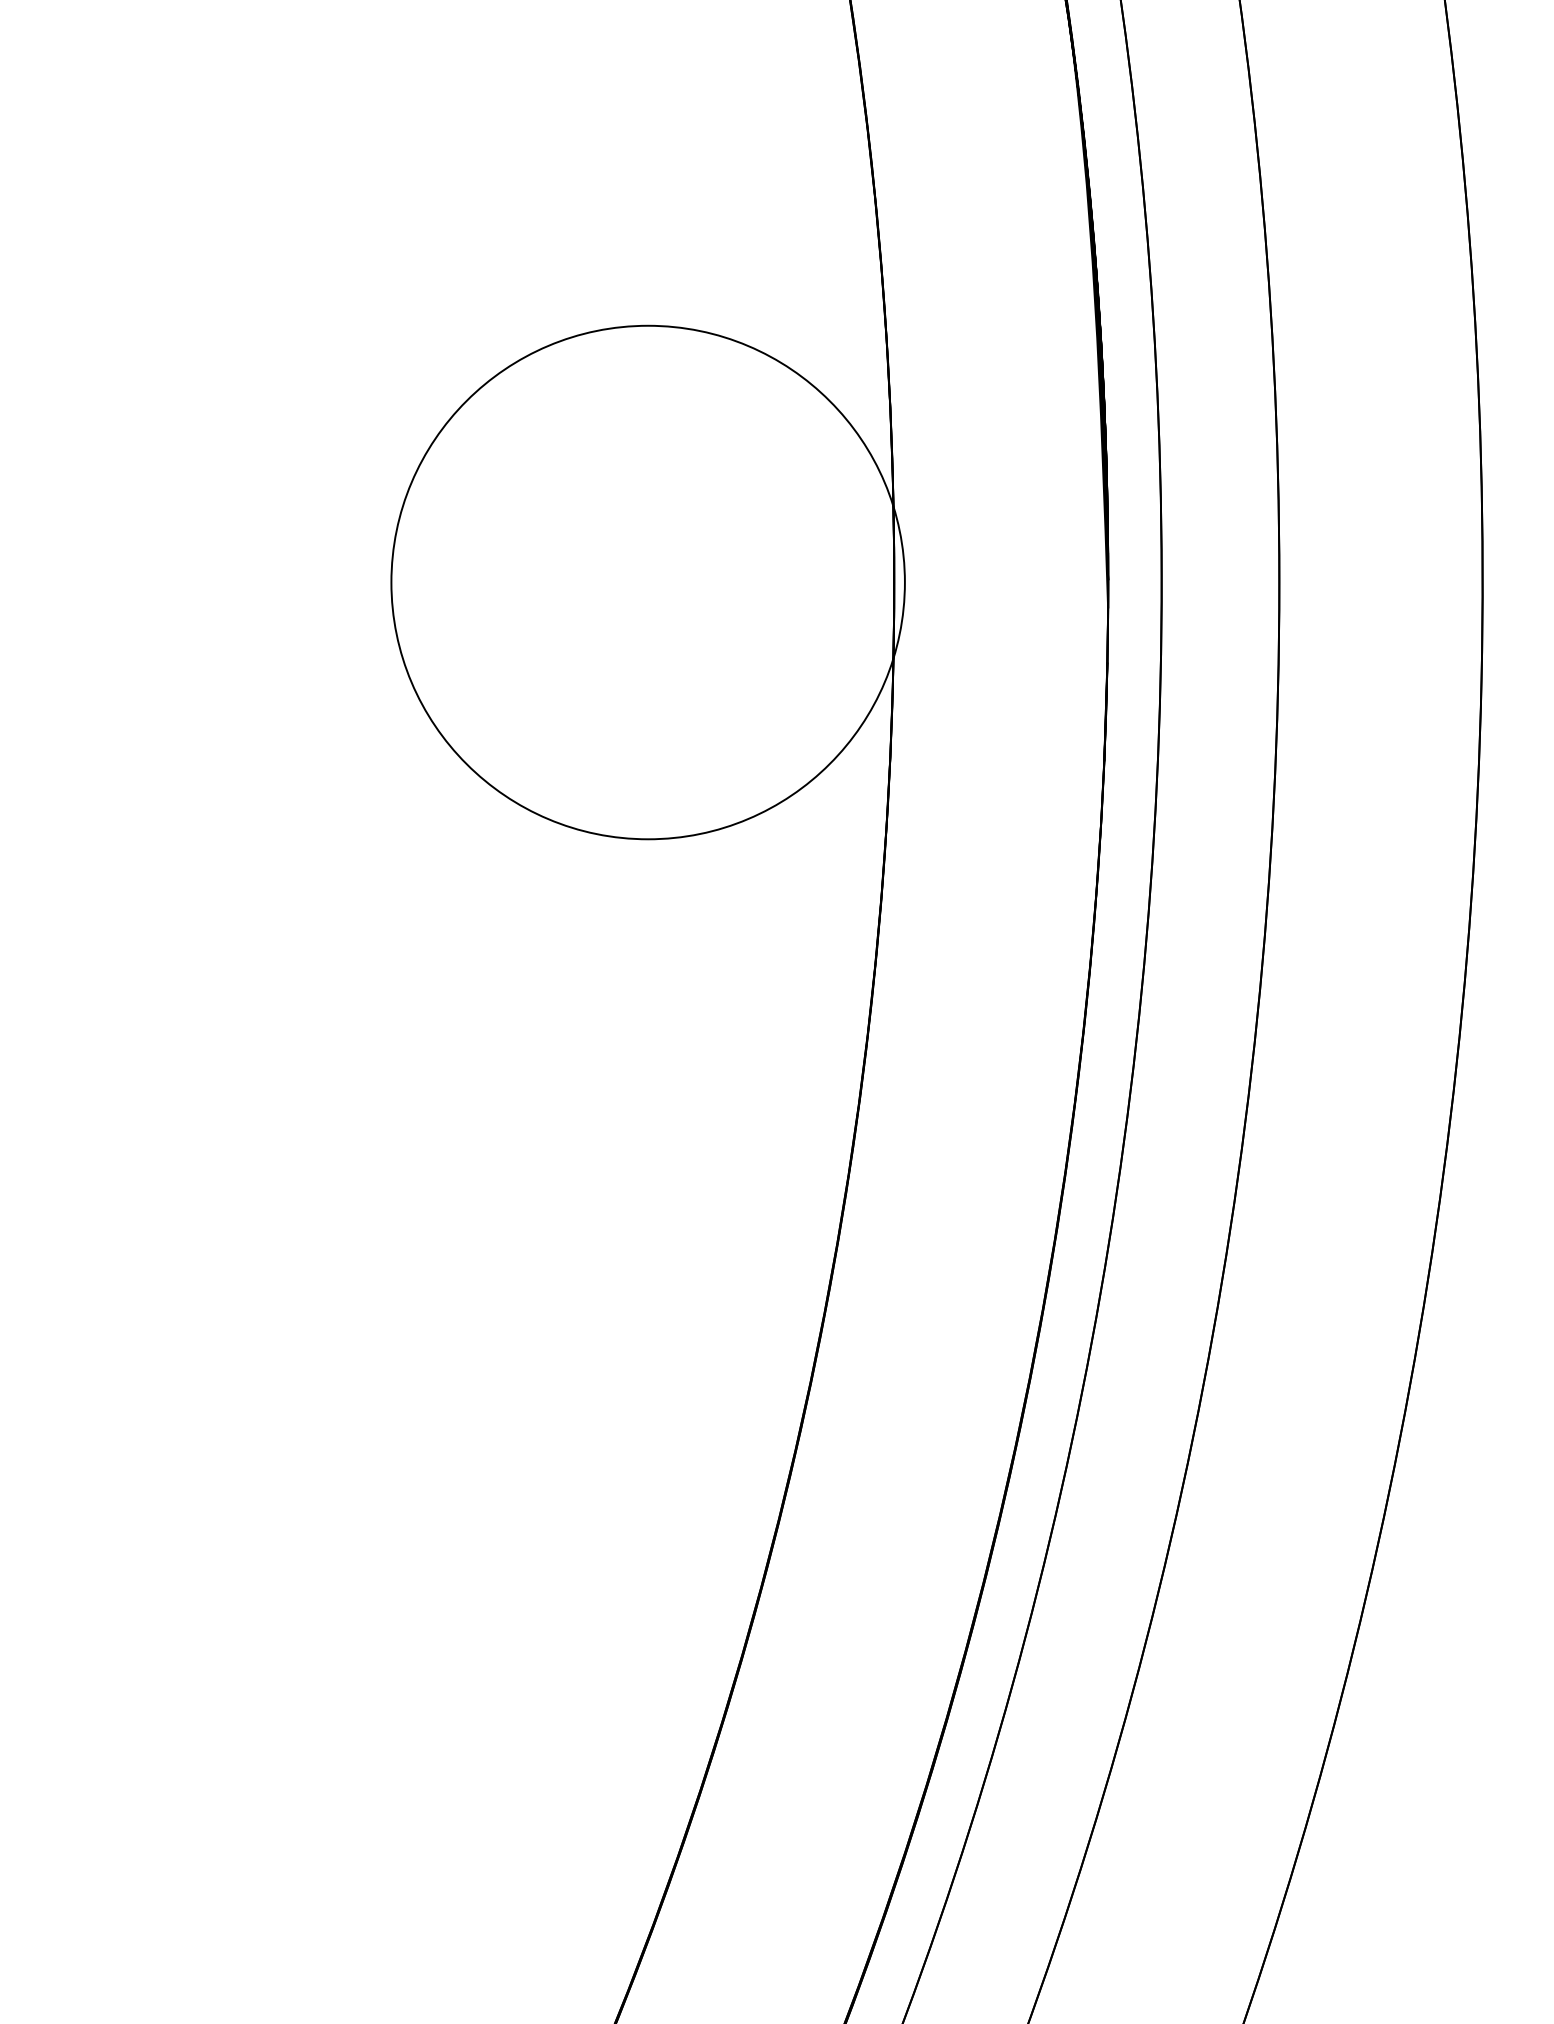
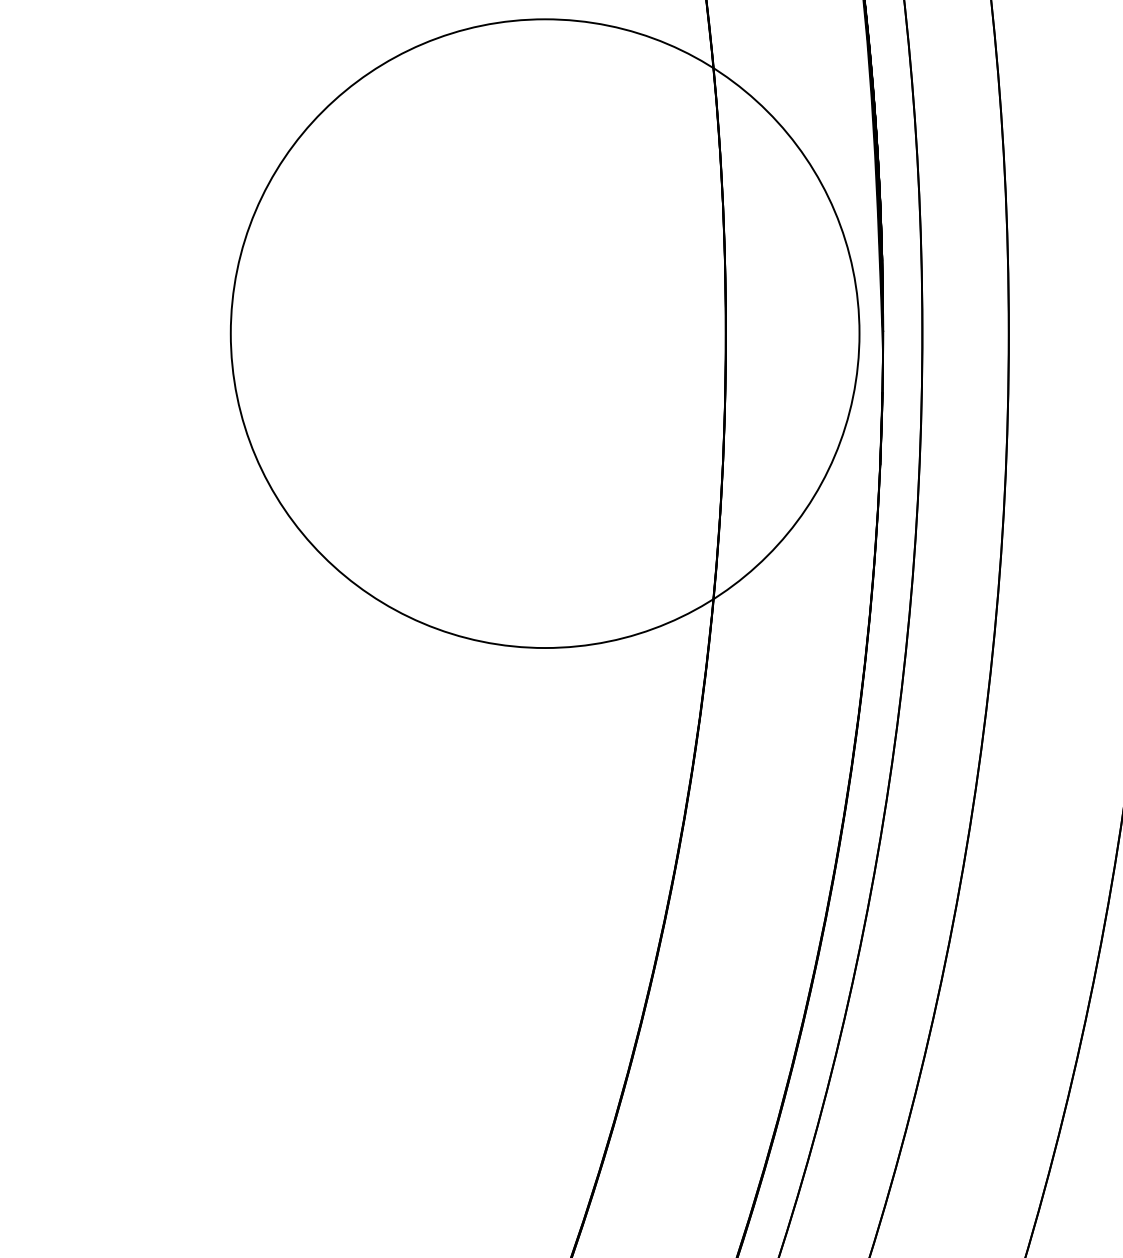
circle: (648, 582) -> (545, 333), size x1.67

